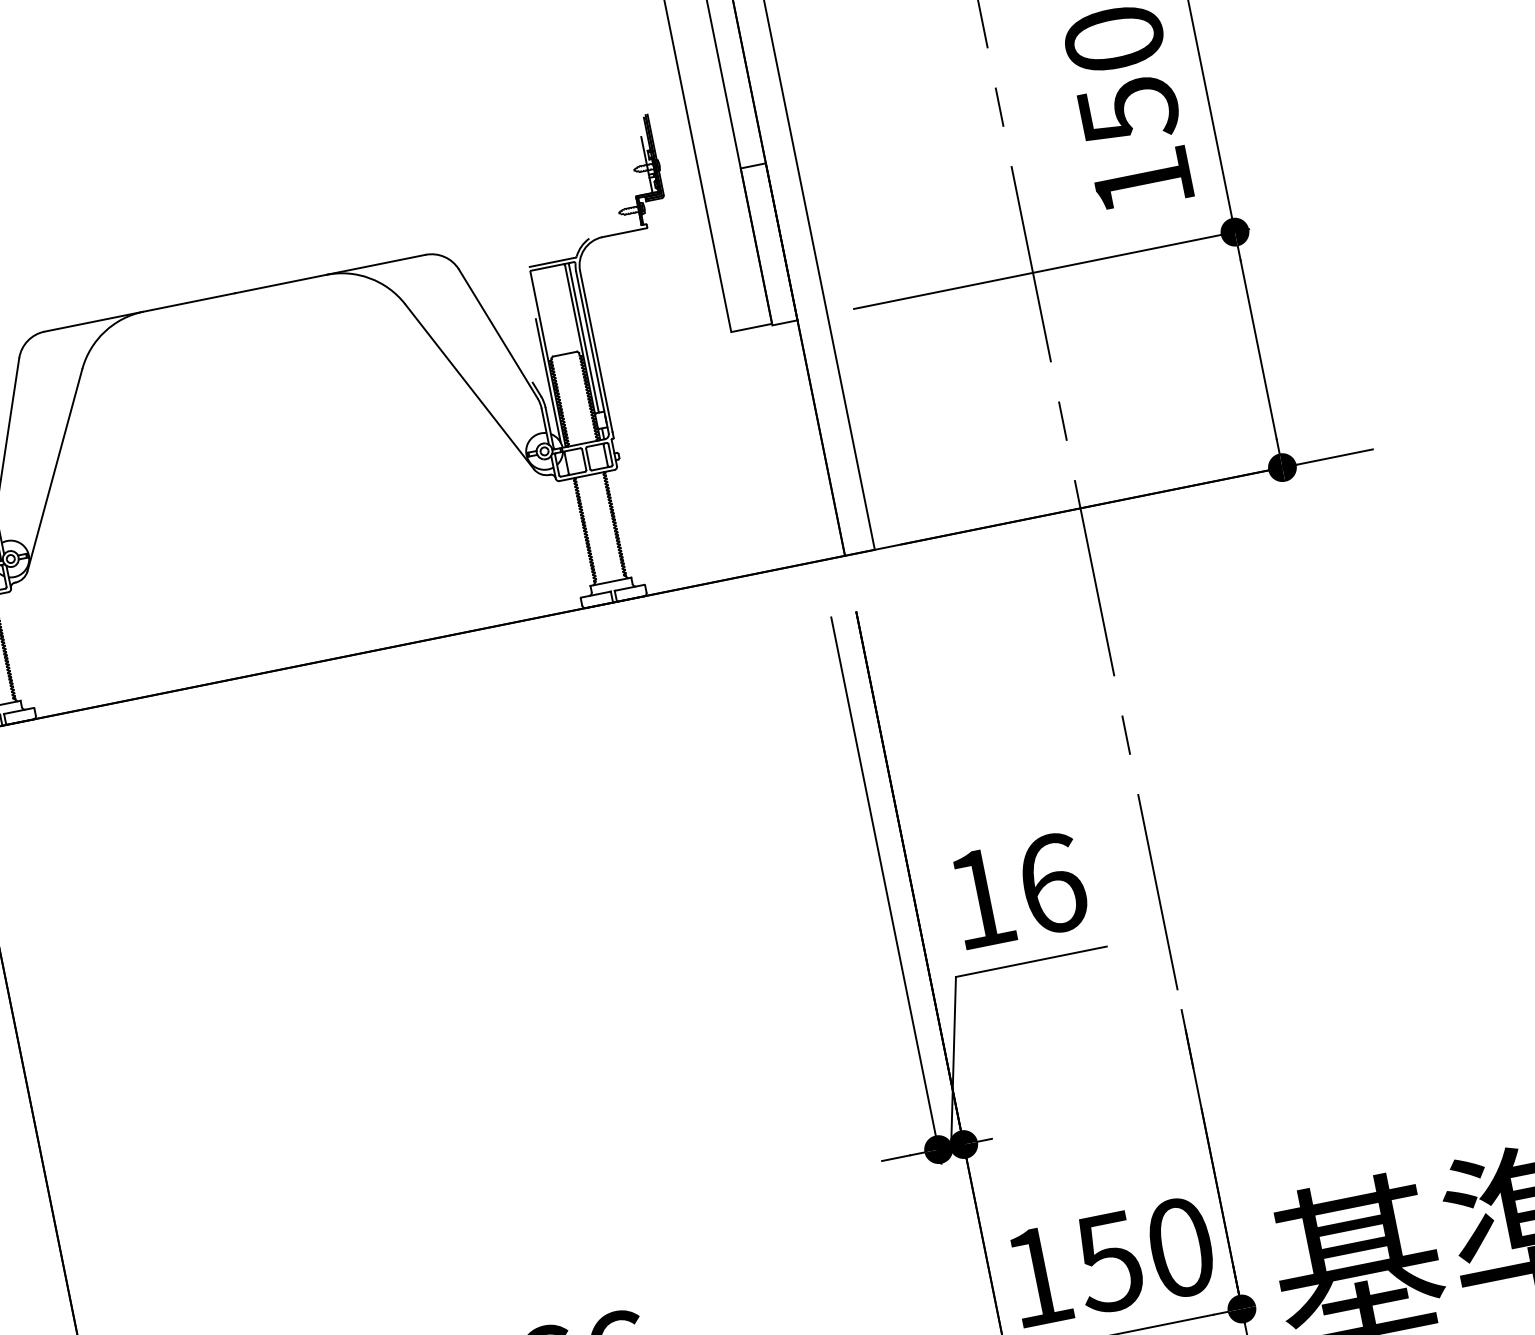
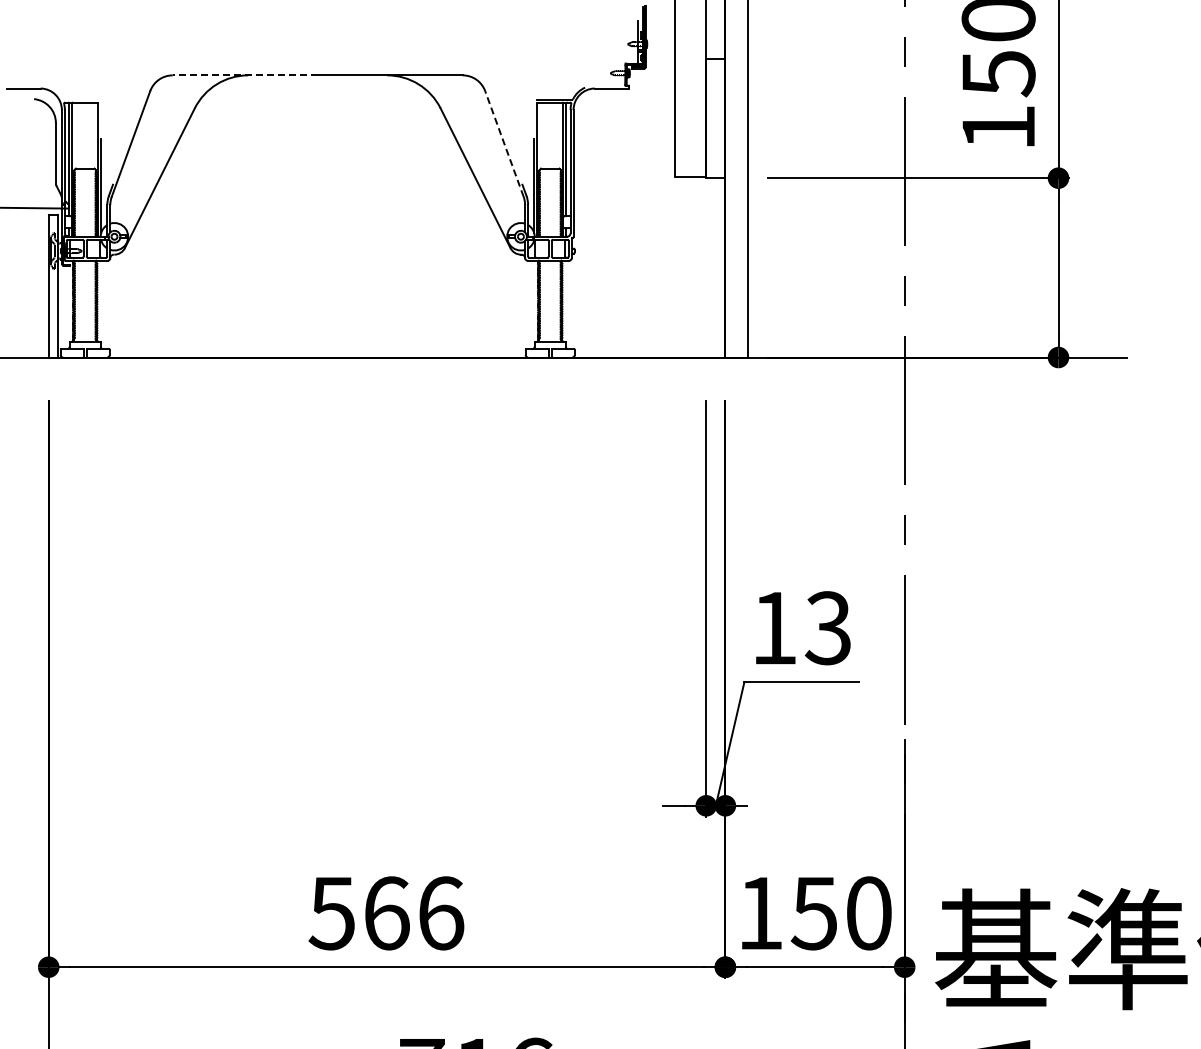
line: (138, 312) -> (244, 75), solid -> dashed
line: (498, 333) -> (504, 143), solid -> dashed
text: (1050, 884) -> (827, 628), 16 -> 13

